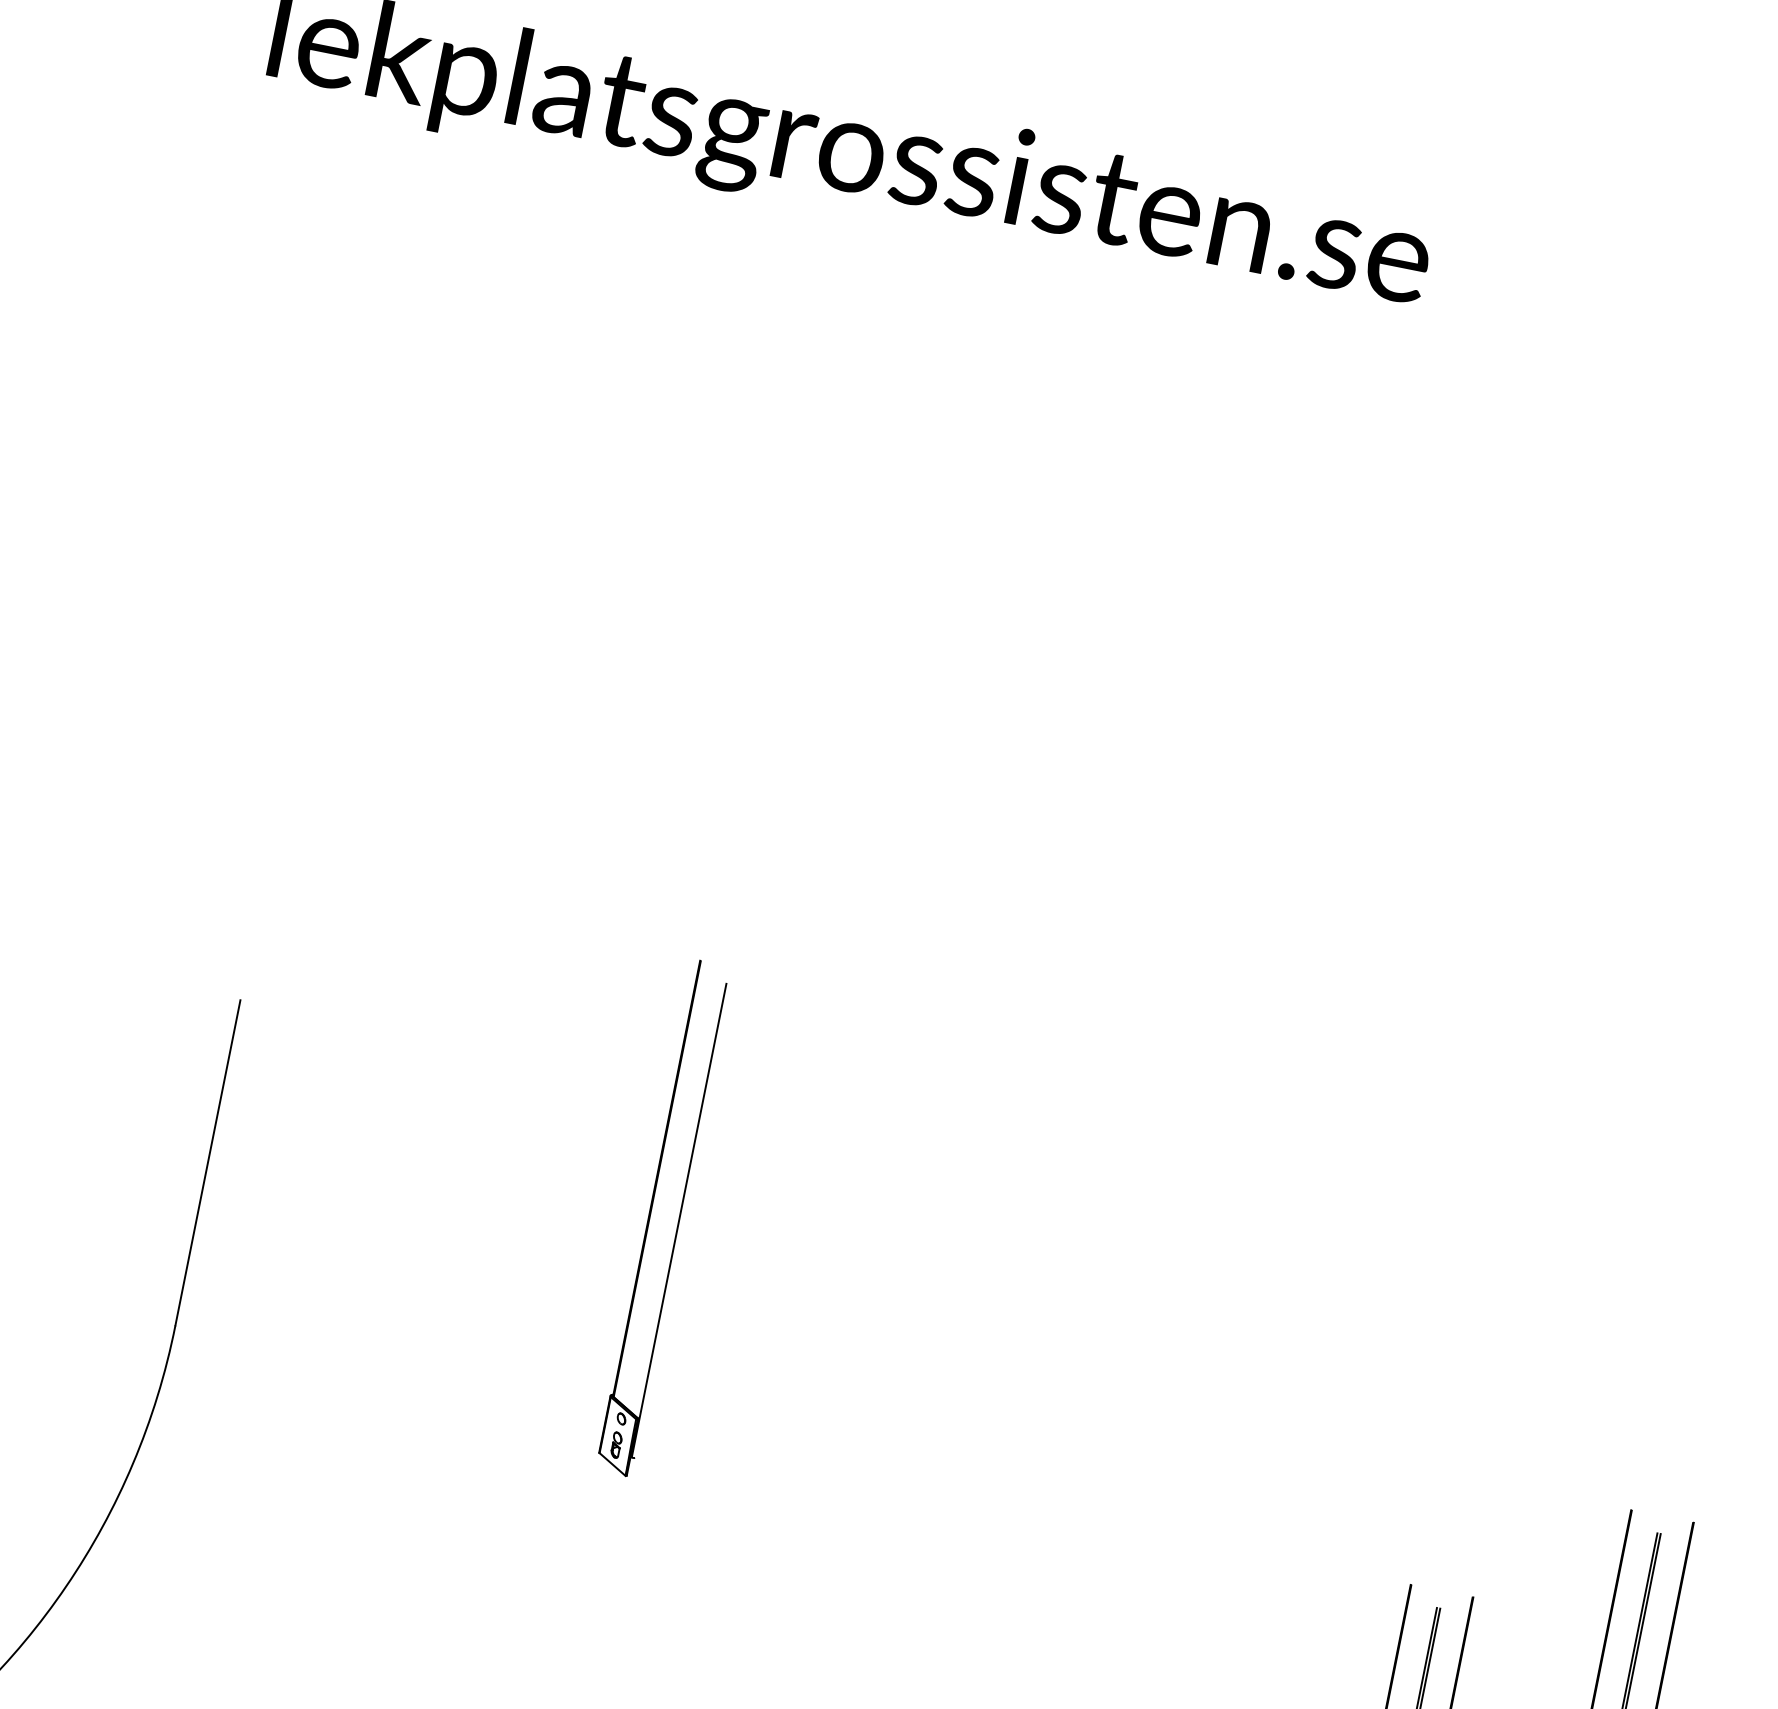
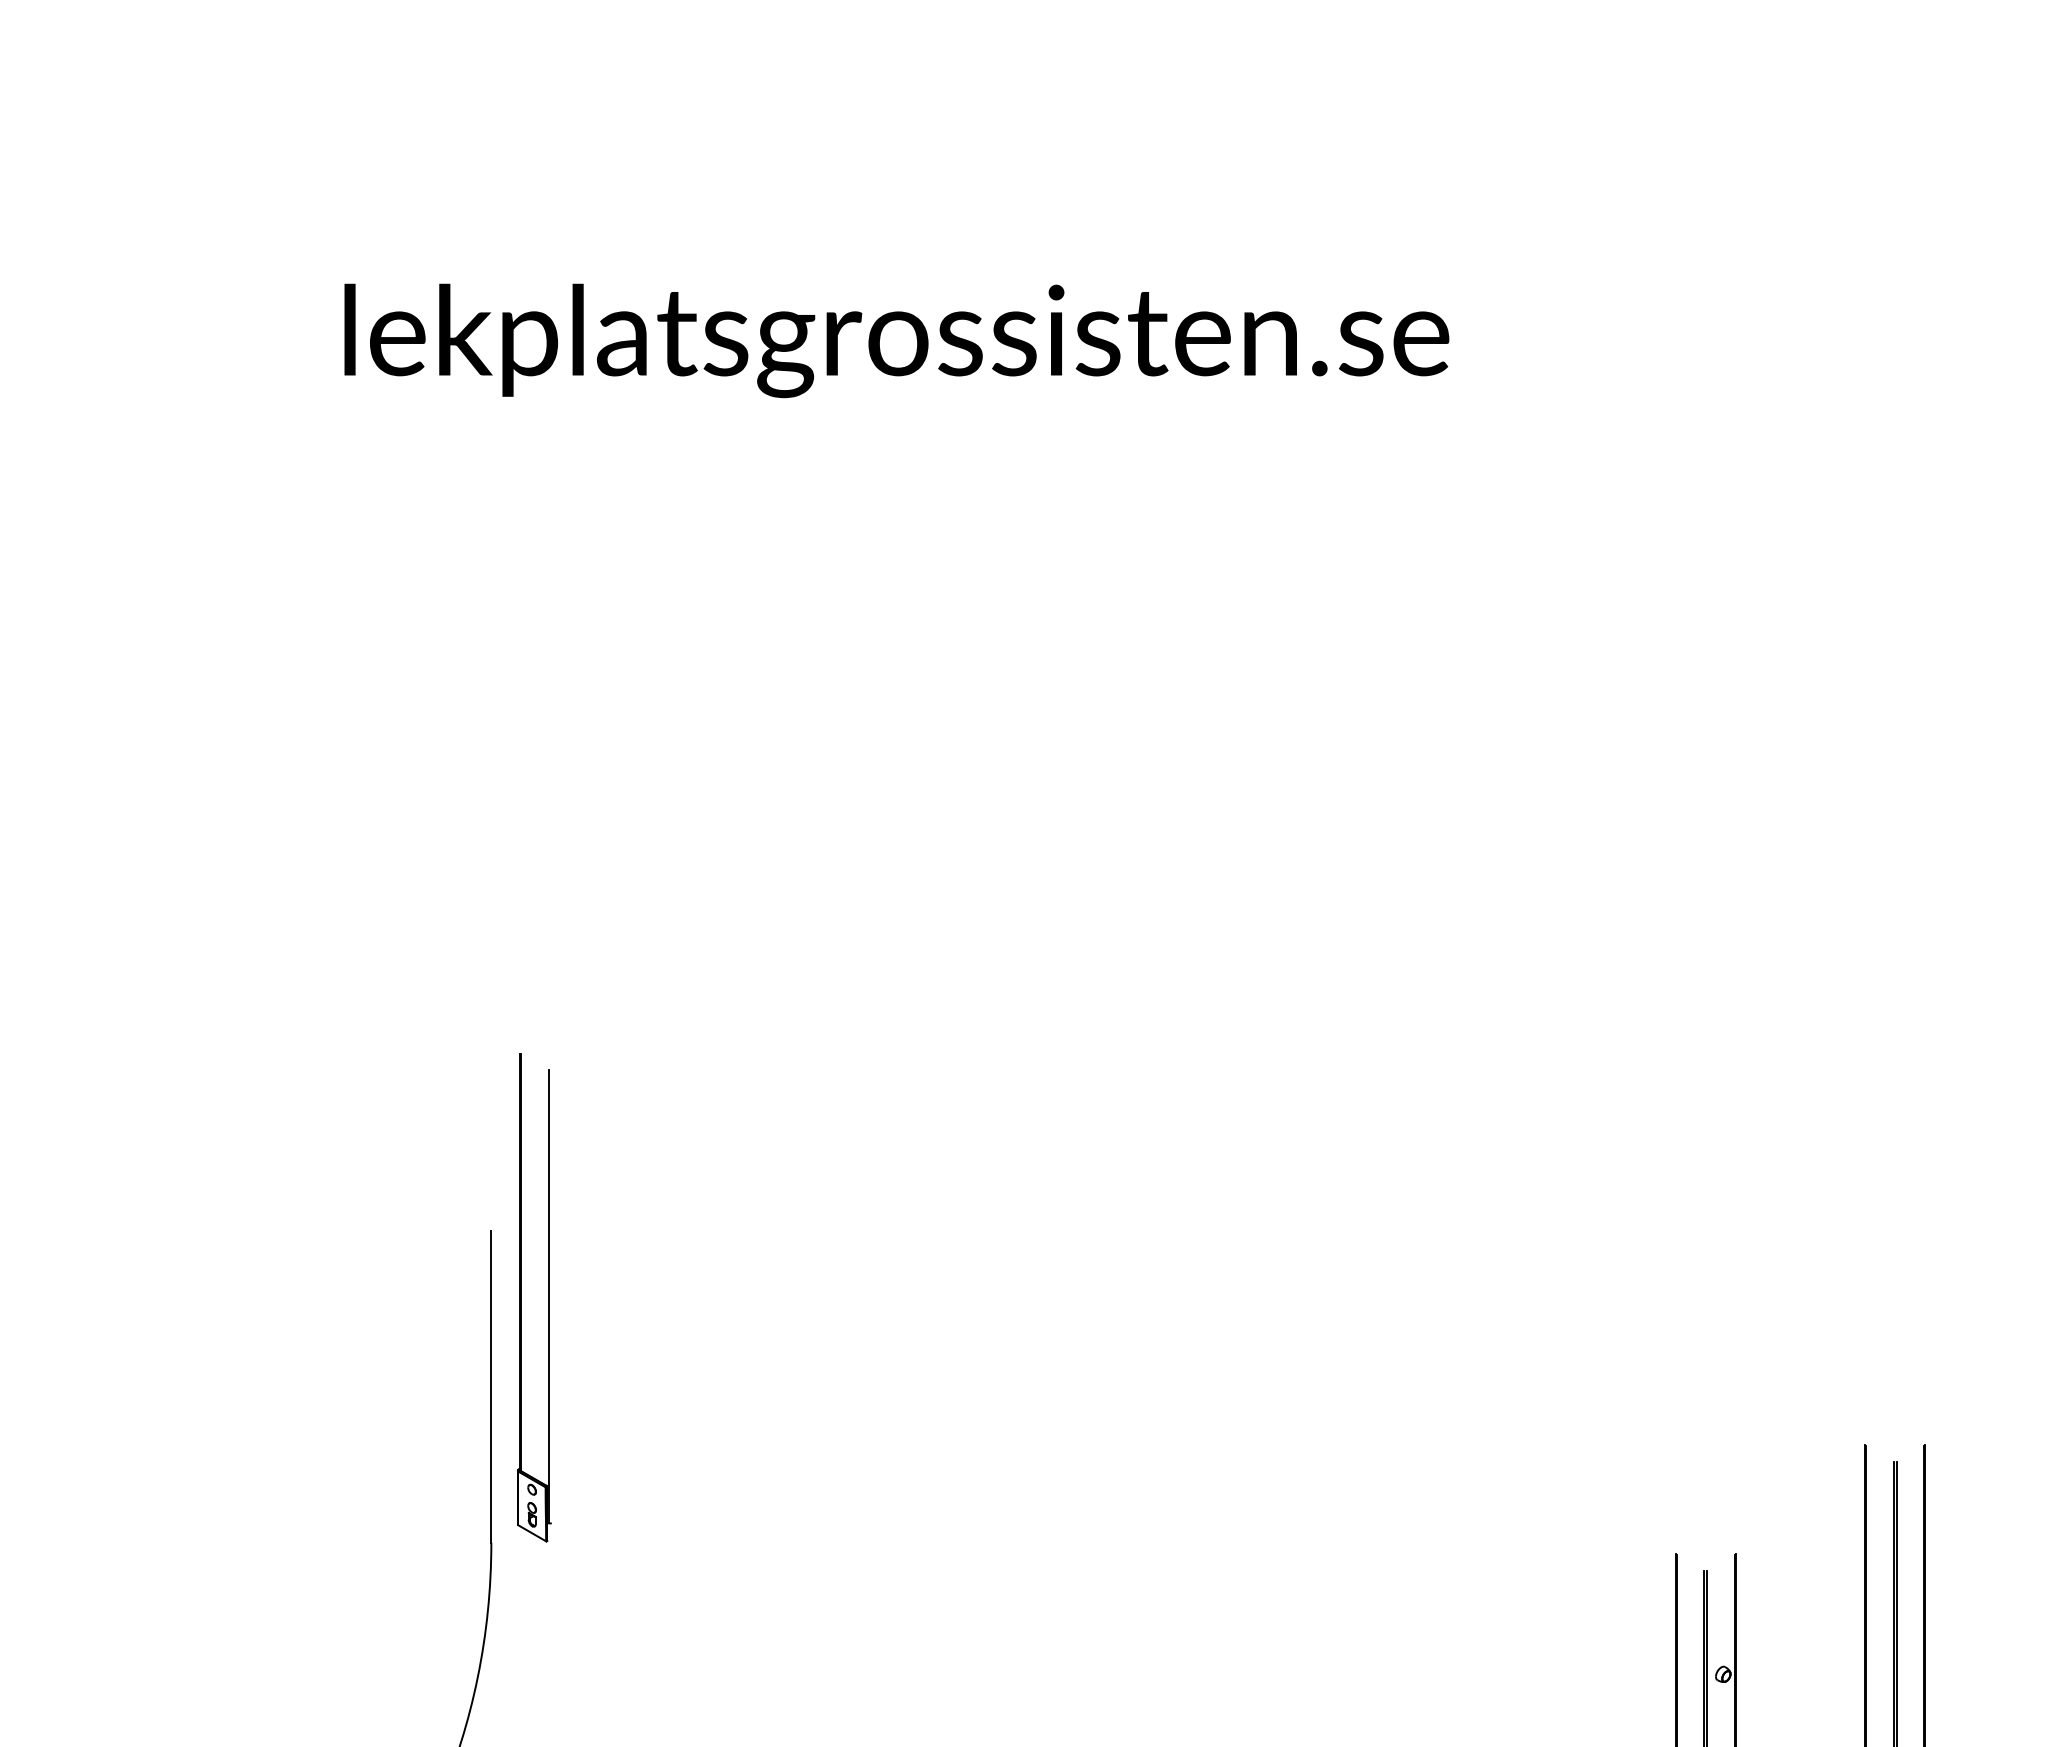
part: (650, 1215) -> (521, 1297), moved

